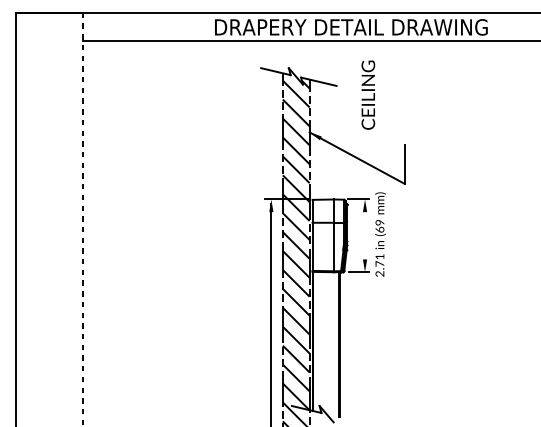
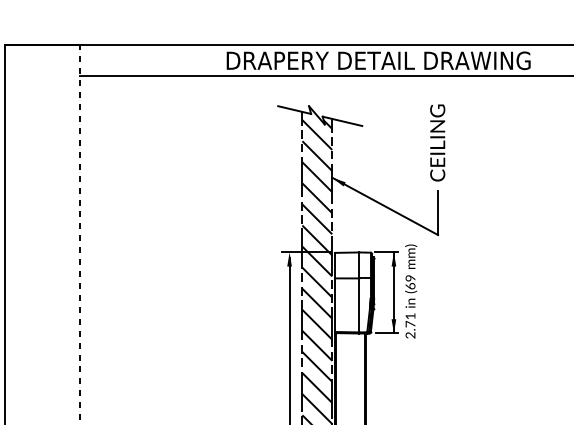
text: (368, 94) -> (437, 142), moved
line: (365, 235) -> (394, 292), added

